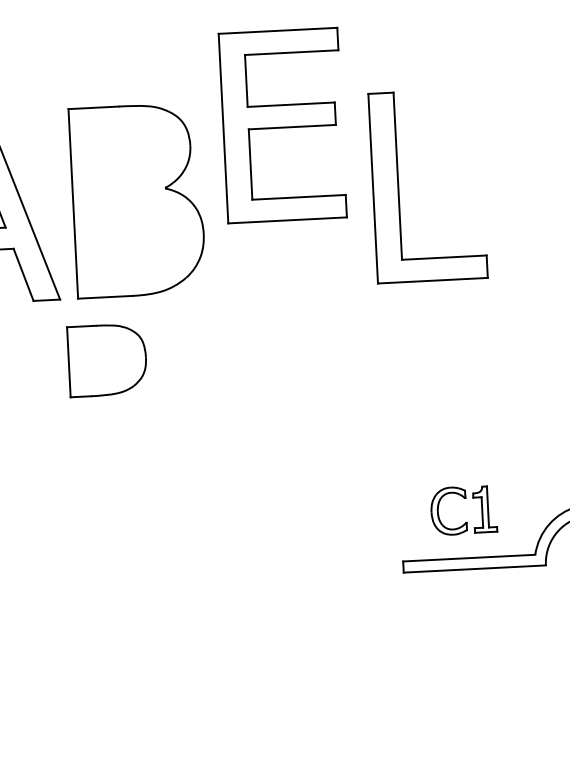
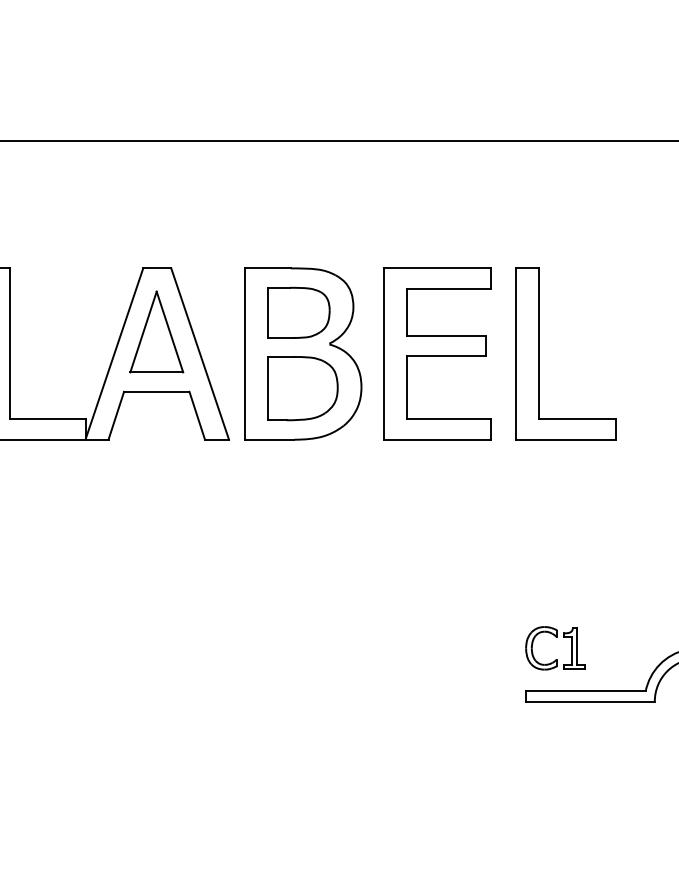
part: (282, 125) -> (437, 353), moved
part: (129, 154) -> (298, 312), added
part: (106, 360) -> (302, 388), moved
part: (463, 498) -> (555, 637), moved

